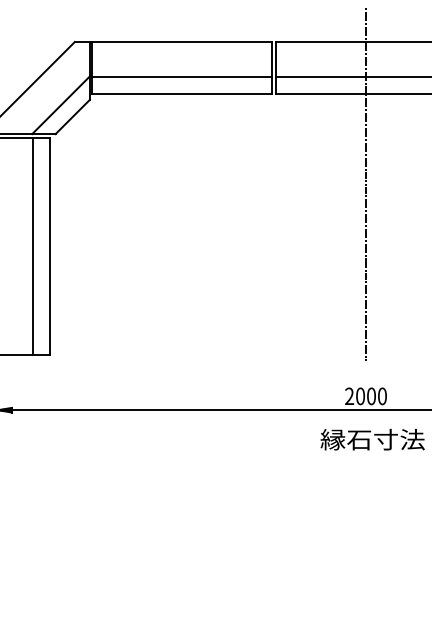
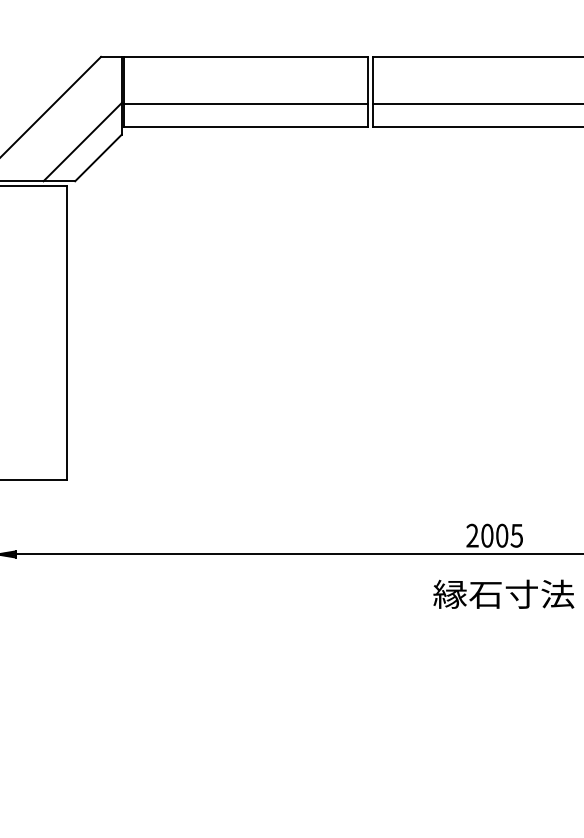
line: (366, 184) -> (495, 249), removed
line: (32, 245) -> (43, 331), removed
text: (381, 396) -> (515, 535), 2000 -> 2005

